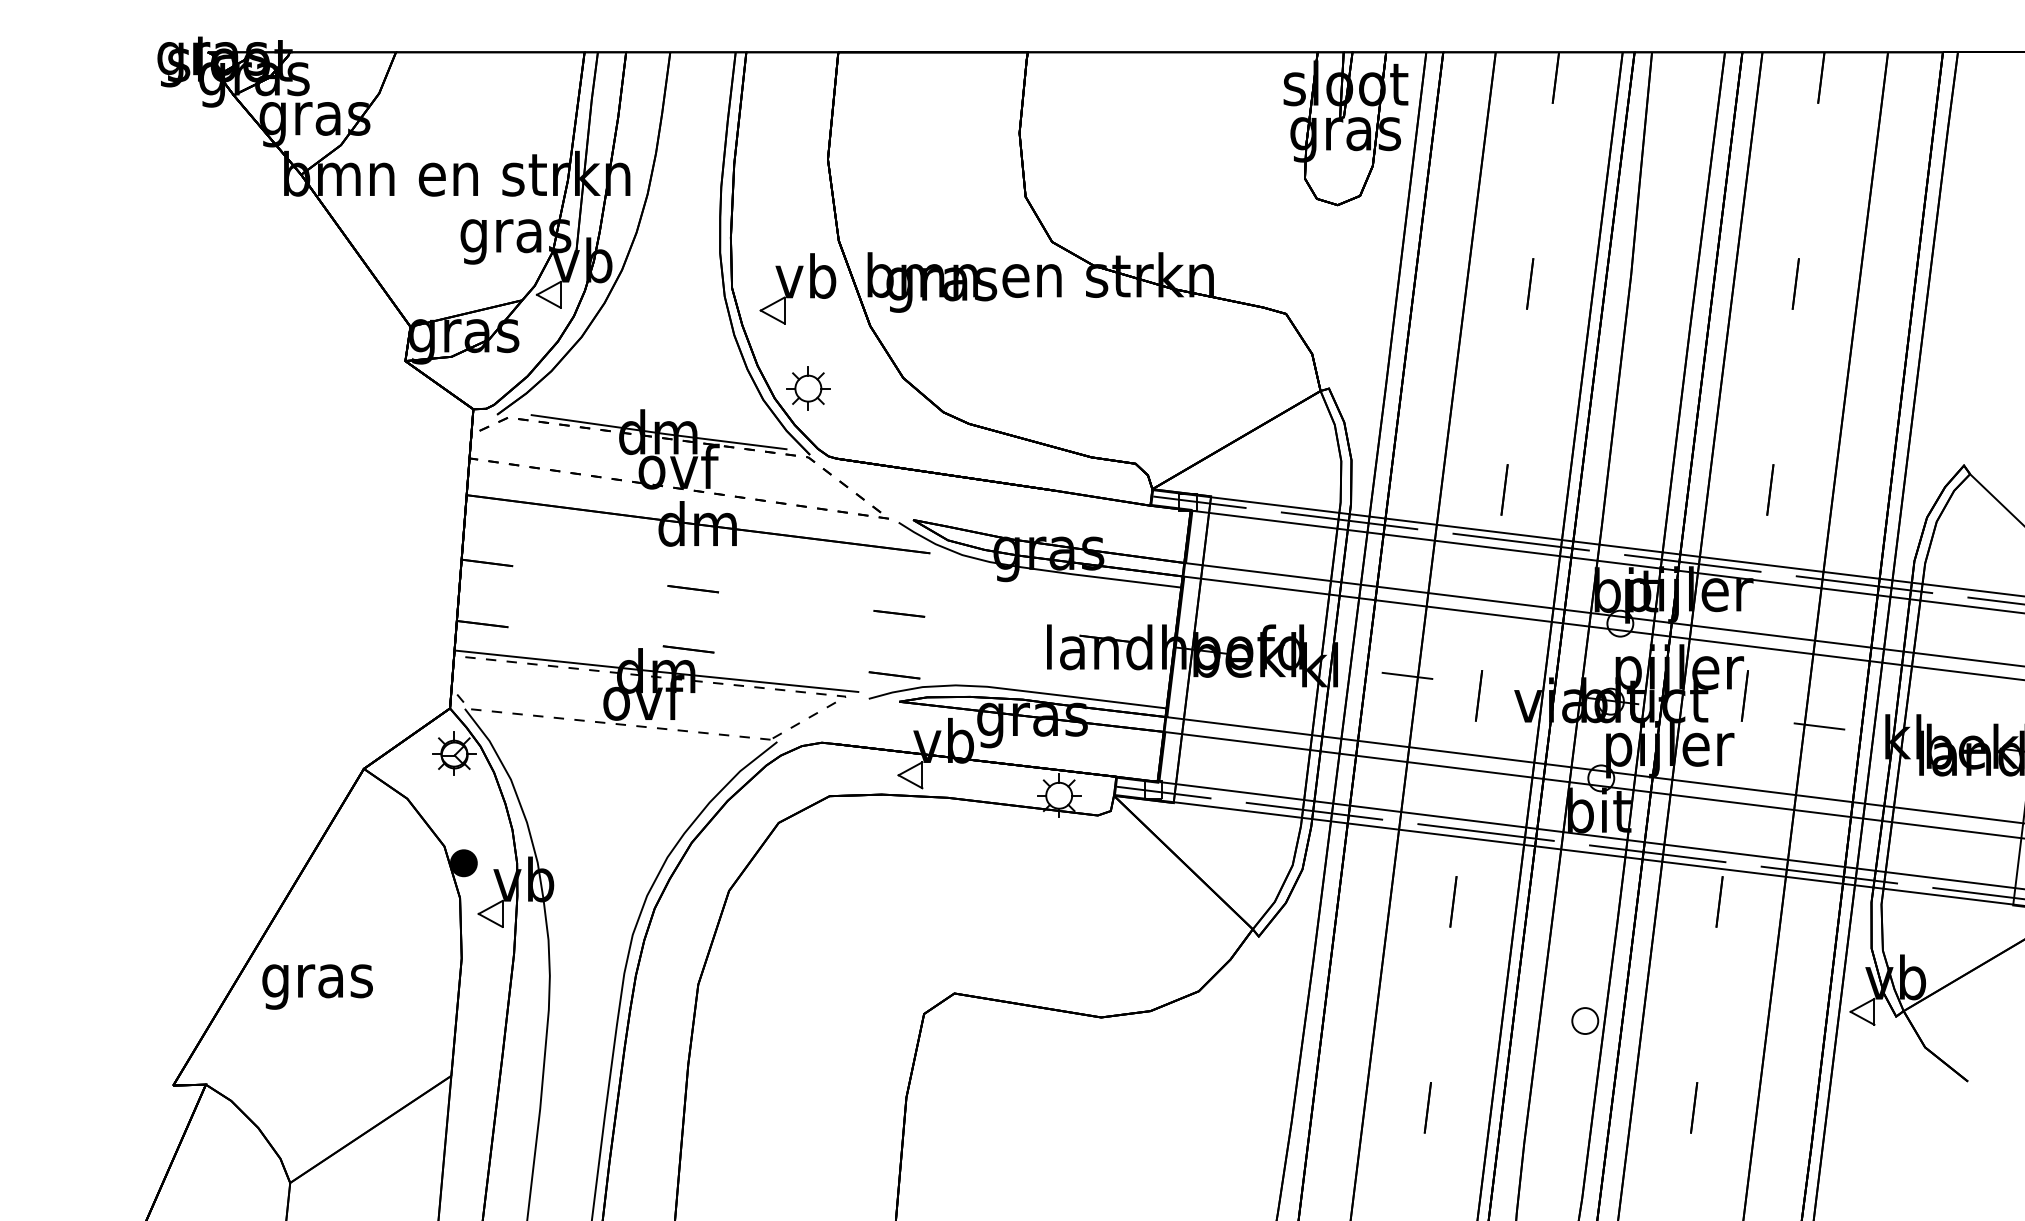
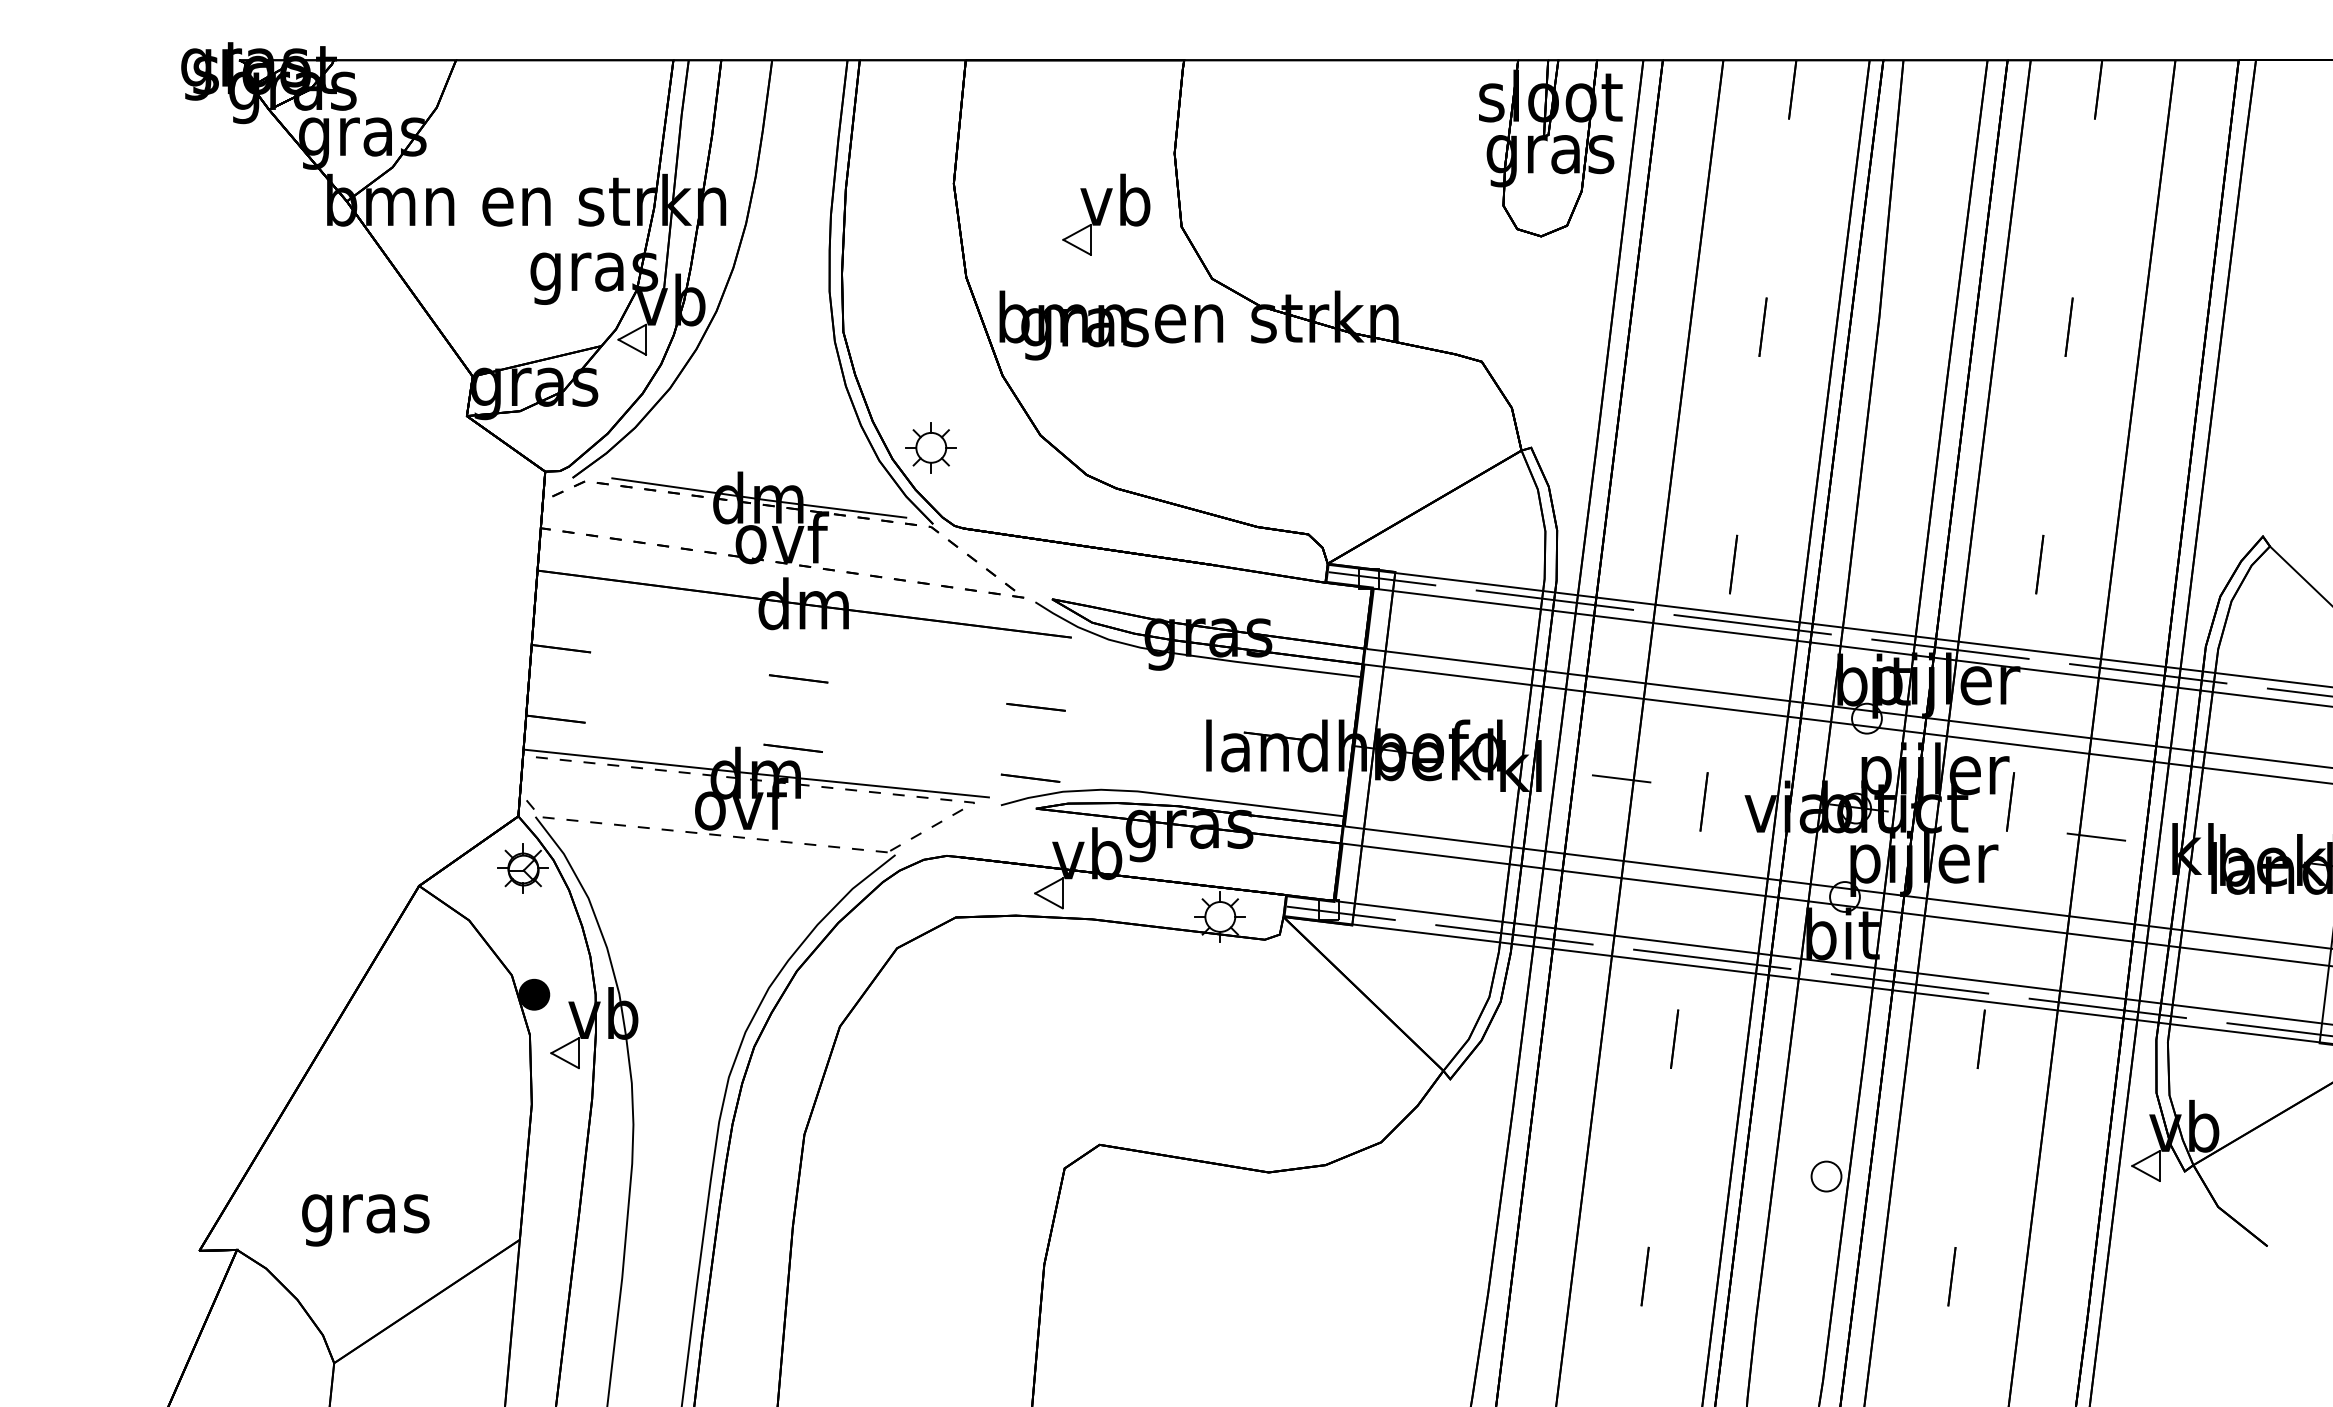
part: (798, 288) -> (1106, 214), moved
text: (317, 987) -> (365, 1220), moved

